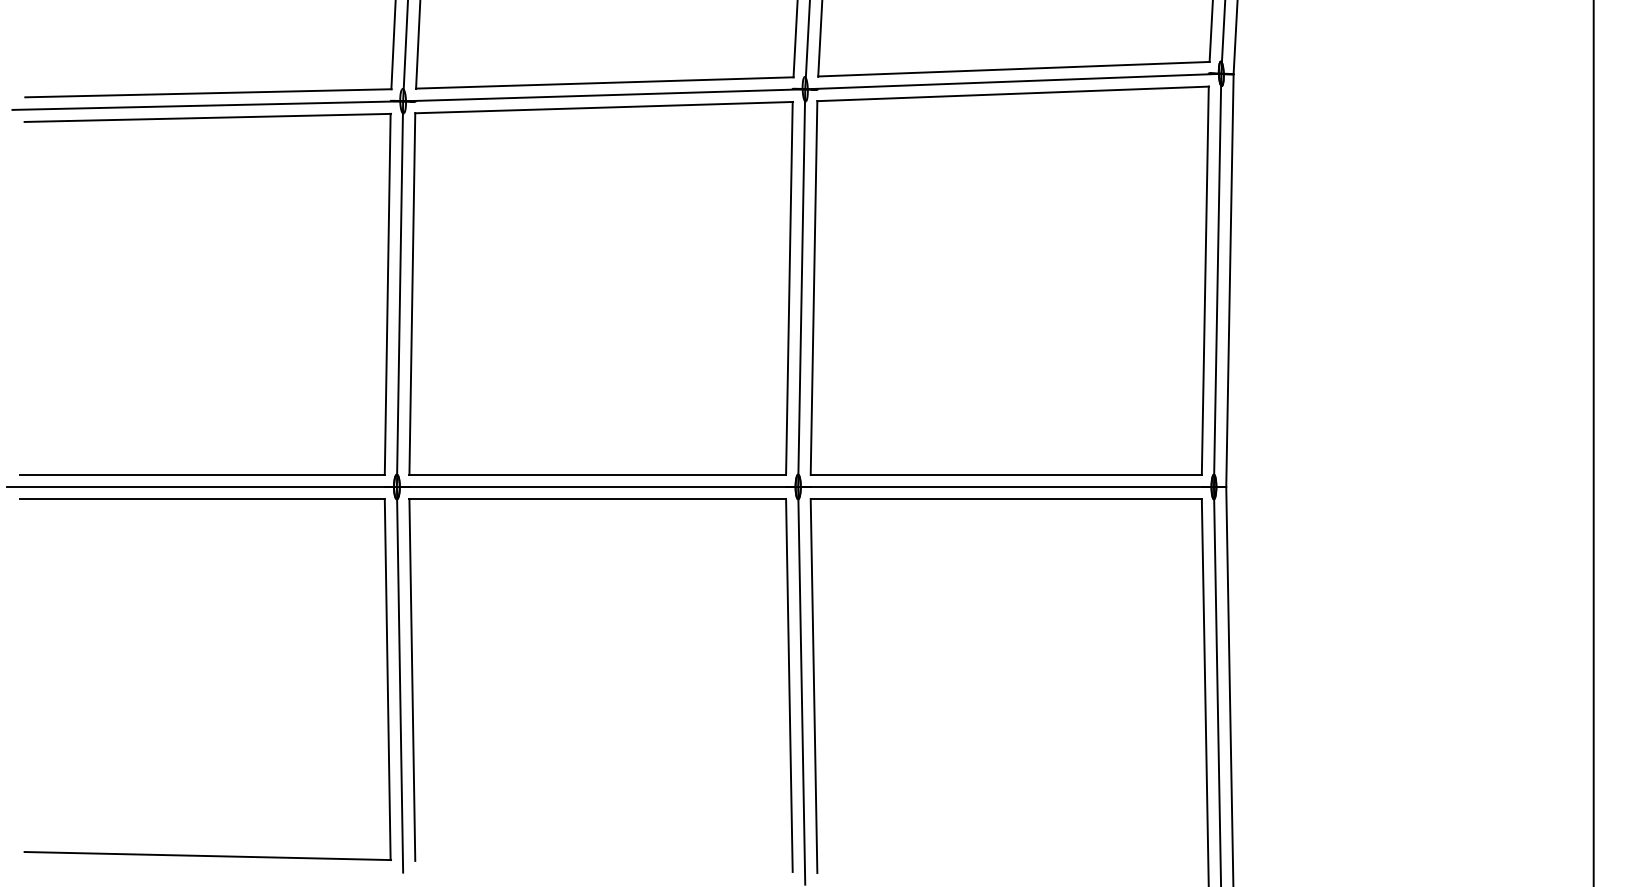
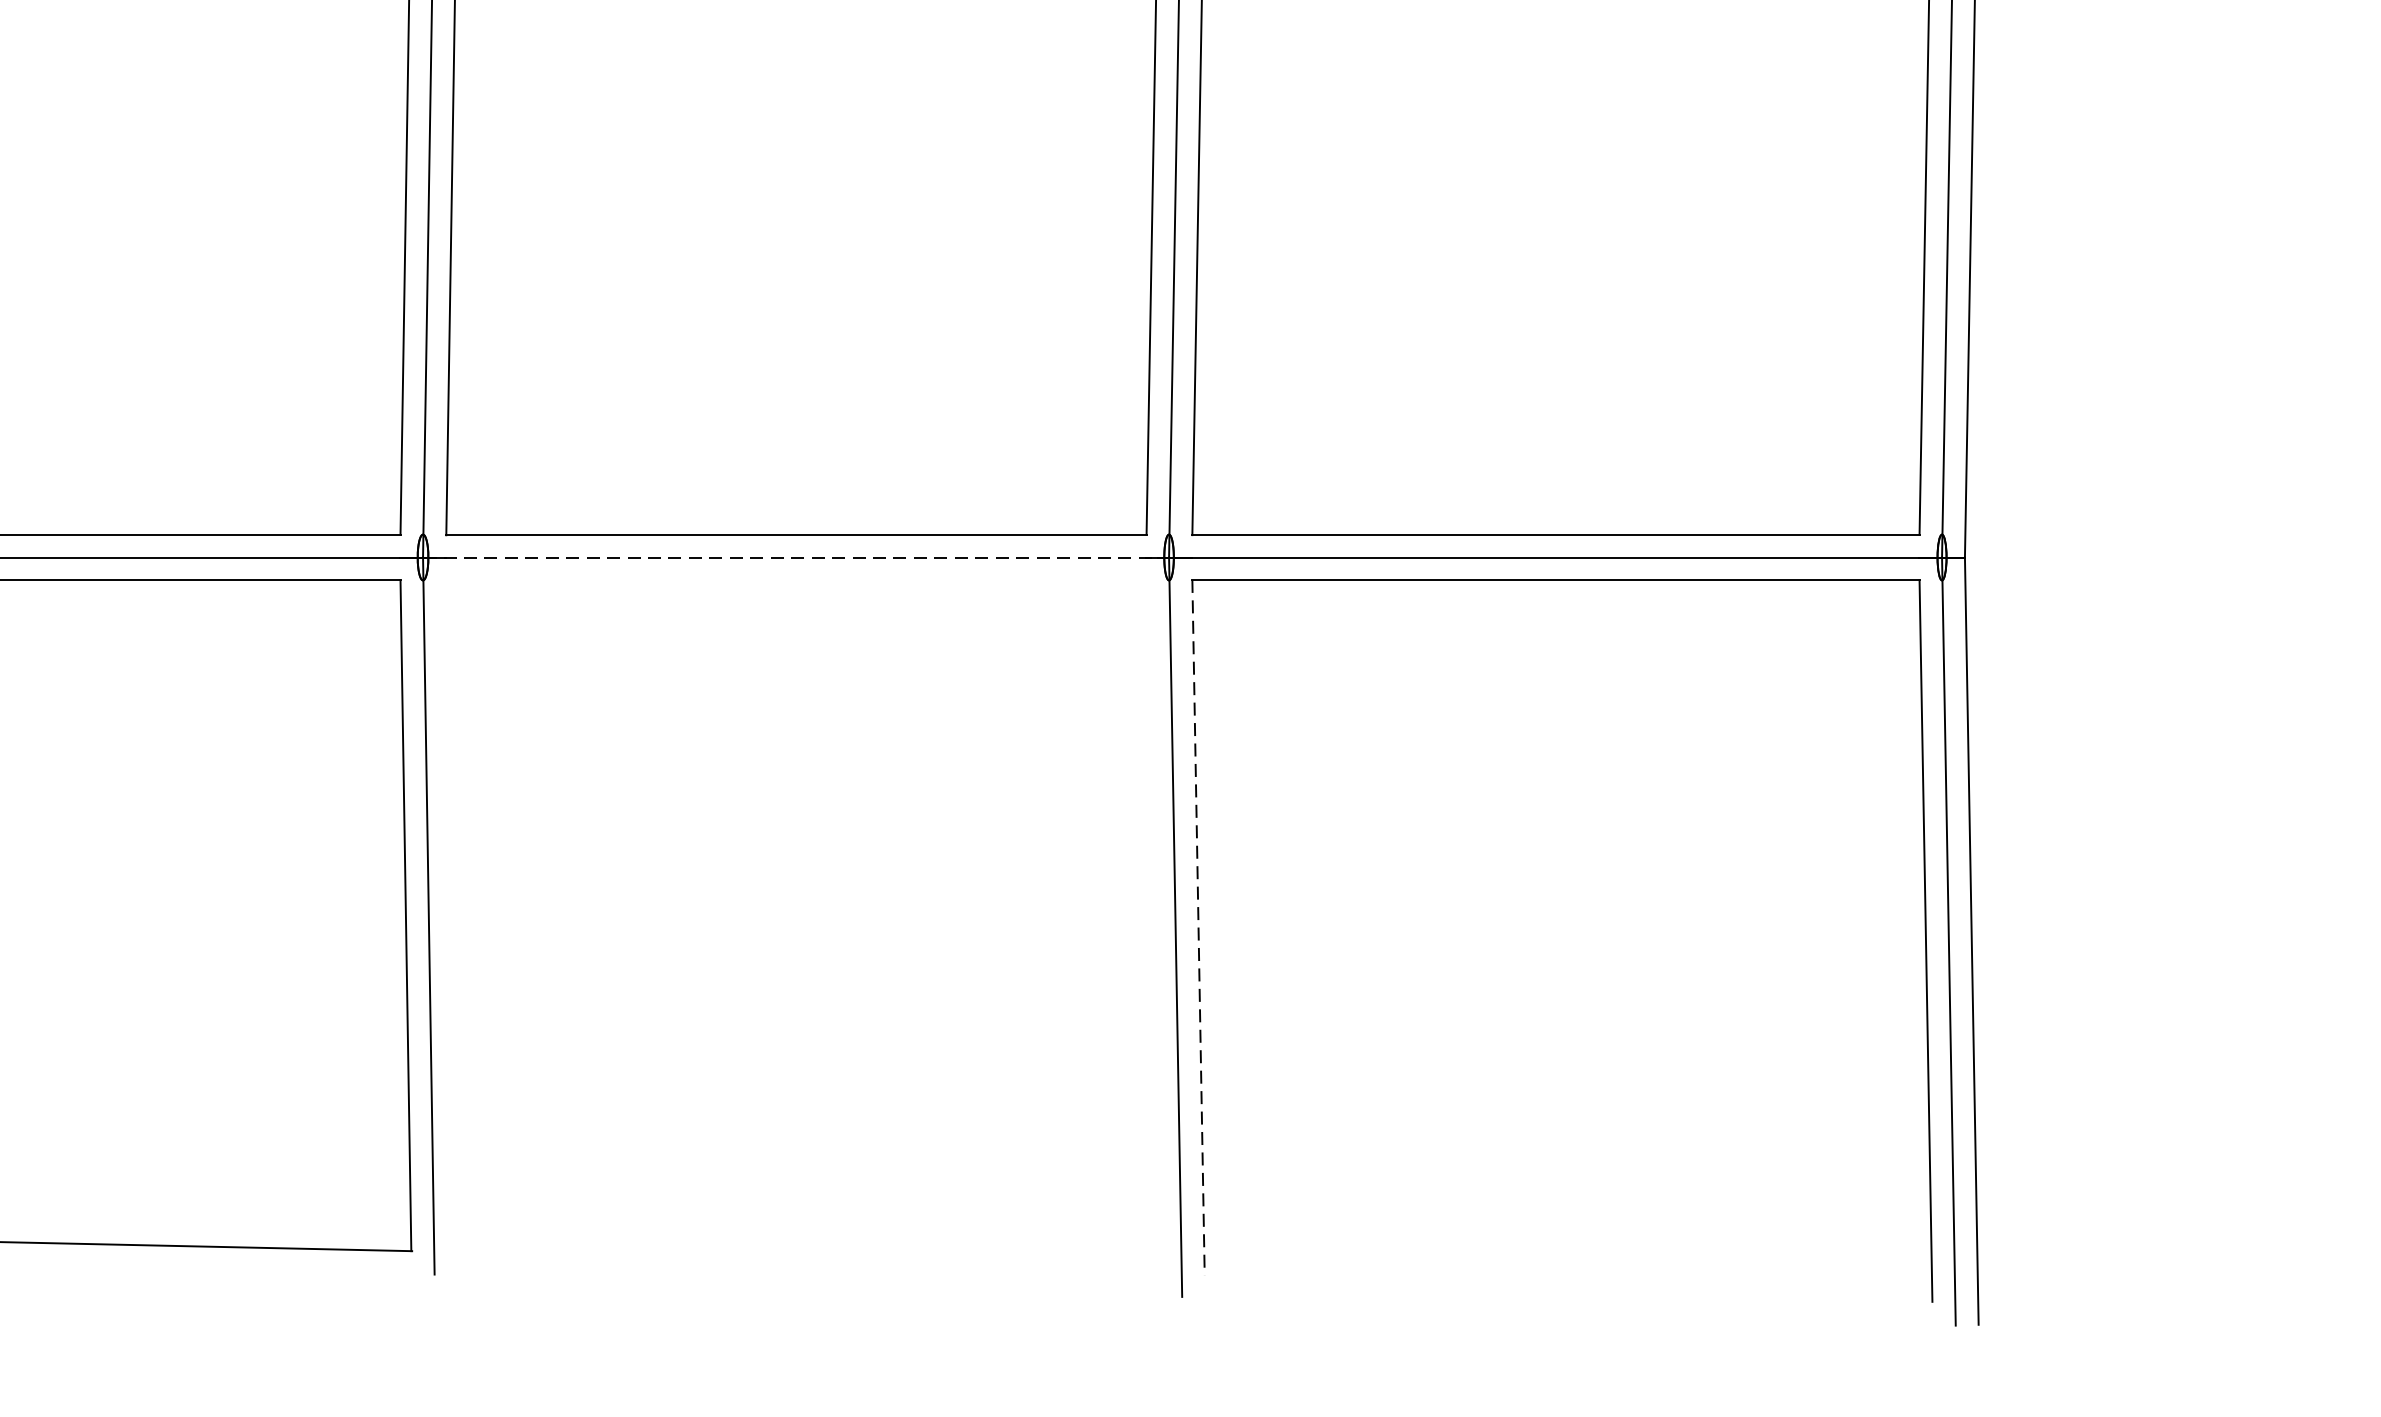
line: (597, 486) -> (795, 556), solid -> dashed
part: (600, 499) -> (801, 580), removed
line: (814, 686) -> (1199, 928), solid -> dashed

